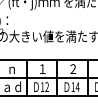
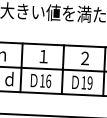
text: (46, 87) -> (47, 81), 12 -> 16
text: (77, 87) -> (89, 83), 14 -> 19

